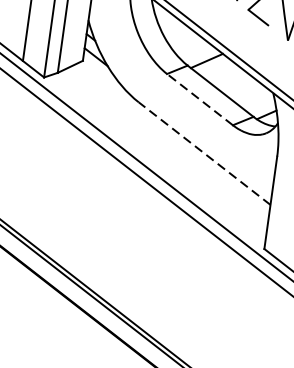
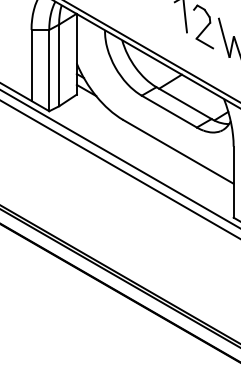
line: (200, 99) -> (169, 111), dashed -> solid
line: (204, 153) -> (178, 151), dashed -> solid

